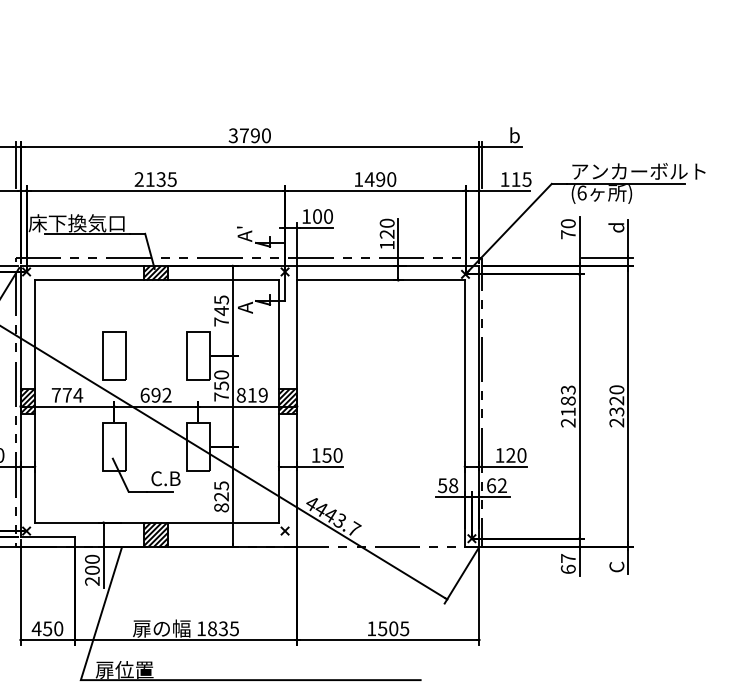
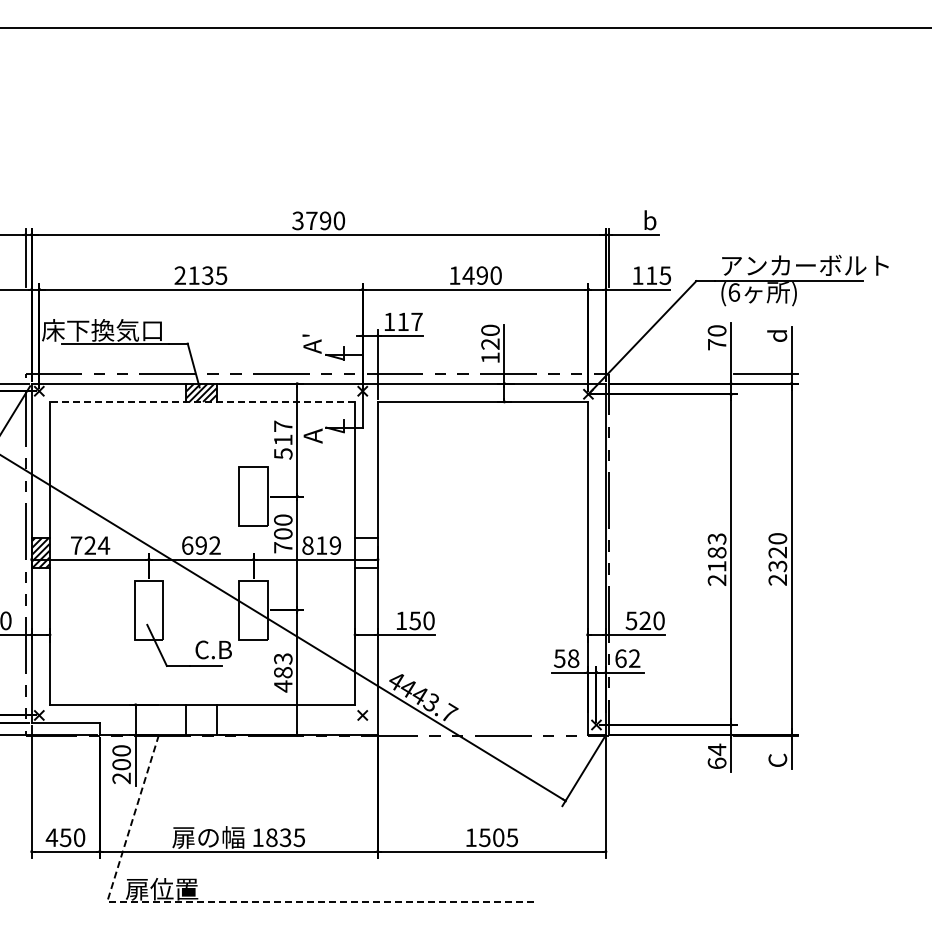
text: (322, 216) -> (409, 321), 100 -> 117
line: (157, 280) -> (202, 401), solid -> dashed
text: (221, 310) -> (283, 439), 745 -> 517
part: (113, 356) -> (148, 496), removed
text: (221, 385) -> (283, 533), 750 -> 700
text: (66, 395) -> (89, 545), 774 -> 724
hatch: (288, 401) -> (366, 553), removed
text: (499, 455) -> (631, 620), 120 -> 520
text: (221, 496) -> (283, 672), 825 -> 483
hatch: (156, 534) -> (201, 719), removed
text: (568, 558) -> (717, 749), 67 -> 64
line: (181, 679) -> (233, 901), solid -> dashed

